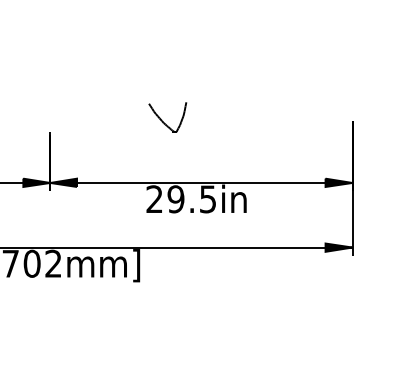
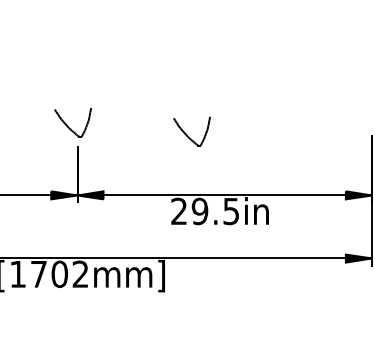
part: (45, 108) -> (72, 122), added

